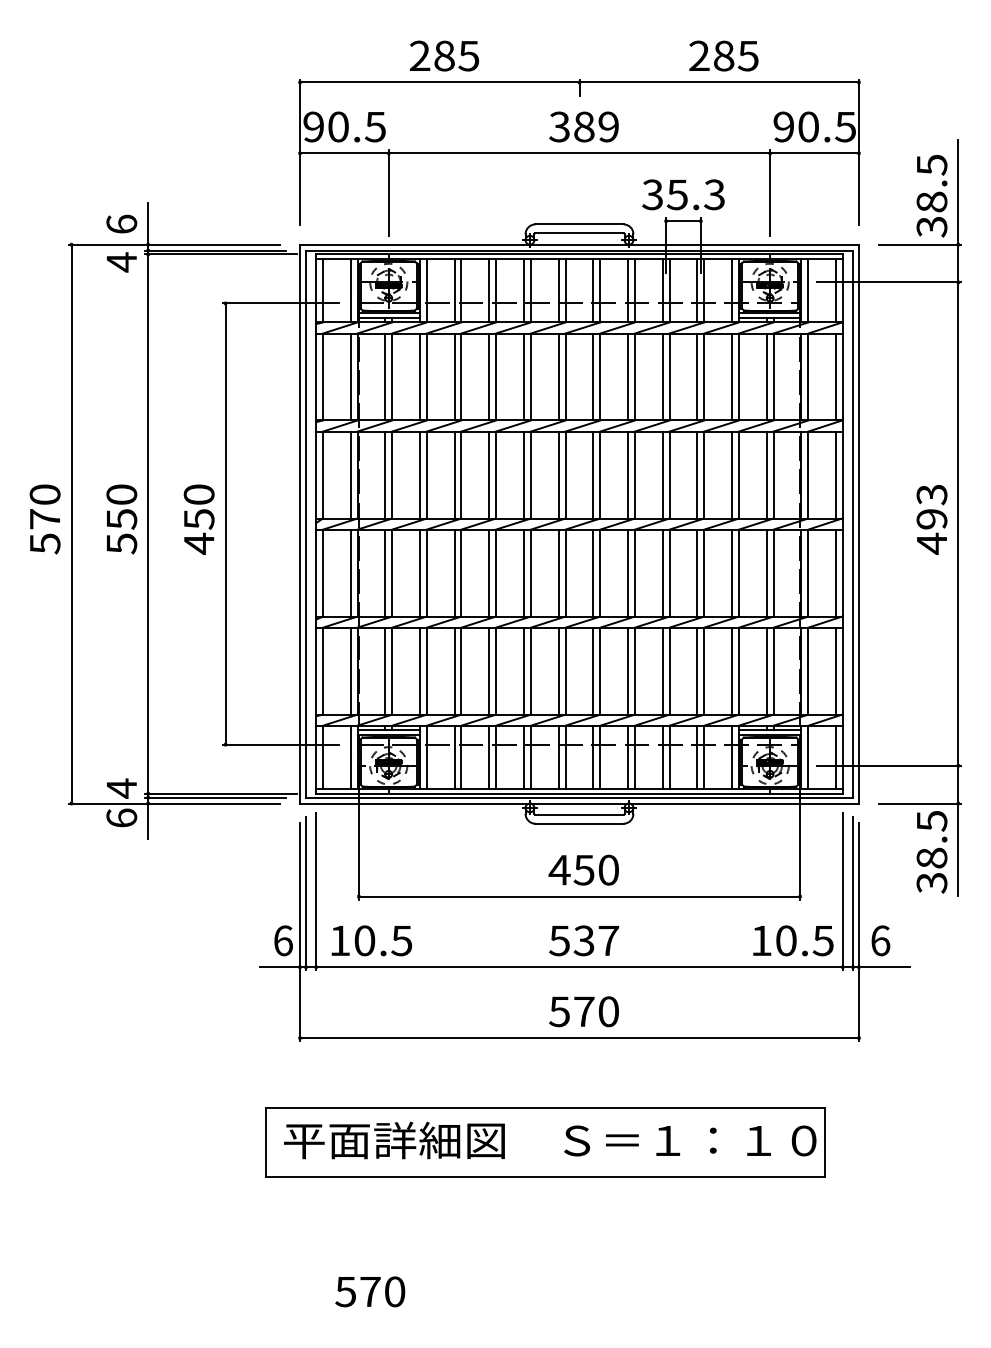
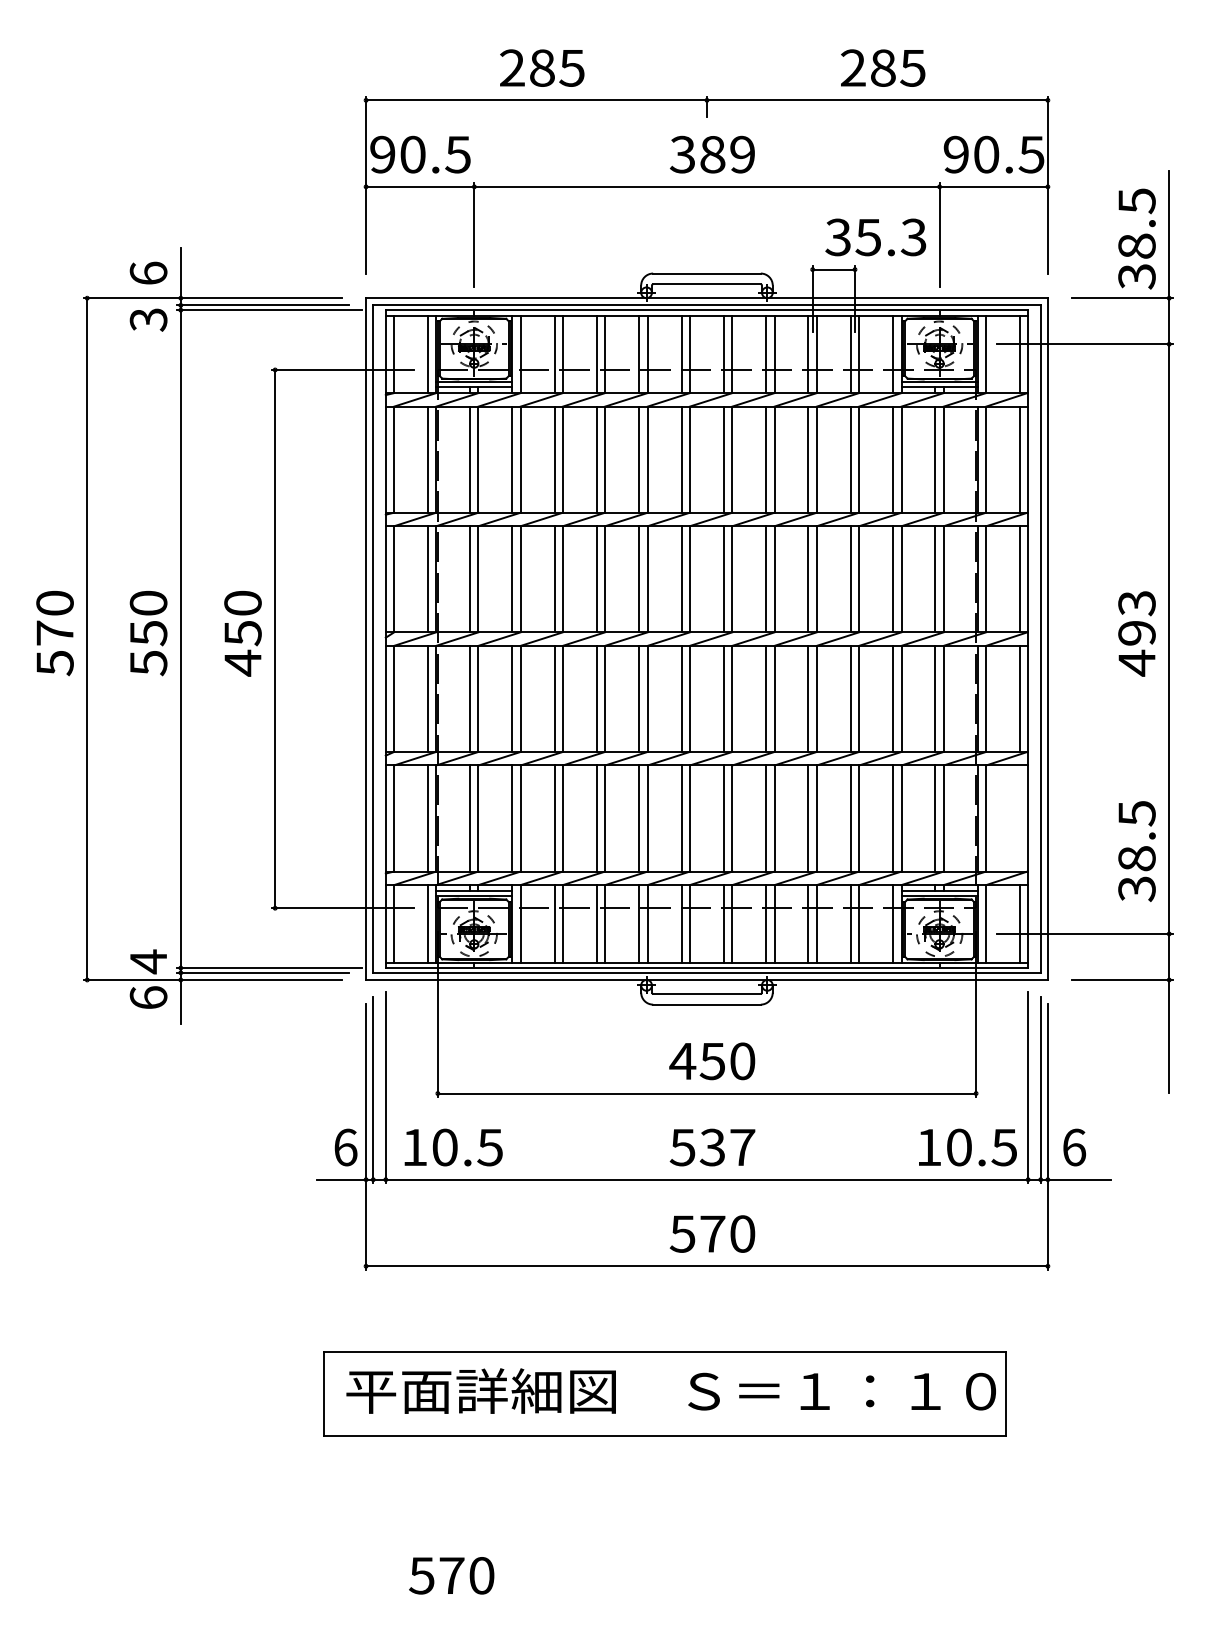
text: (683, 194) -> (875, 237), moved
text: (121, 262) -> (148, 319), 4 -> 3
line: (835, 671) -> (1019, 818), removed
text: (931, 852) -> (1136, 851), moved

